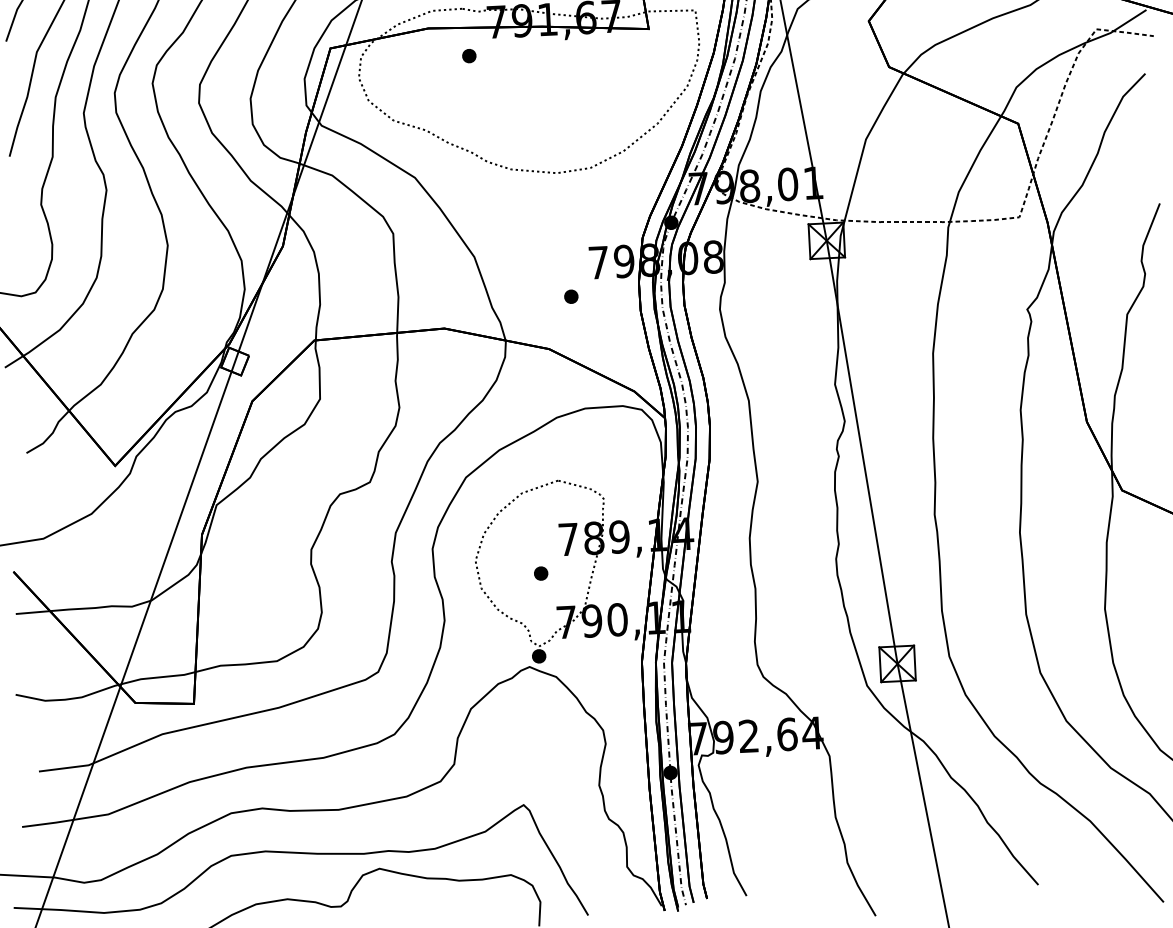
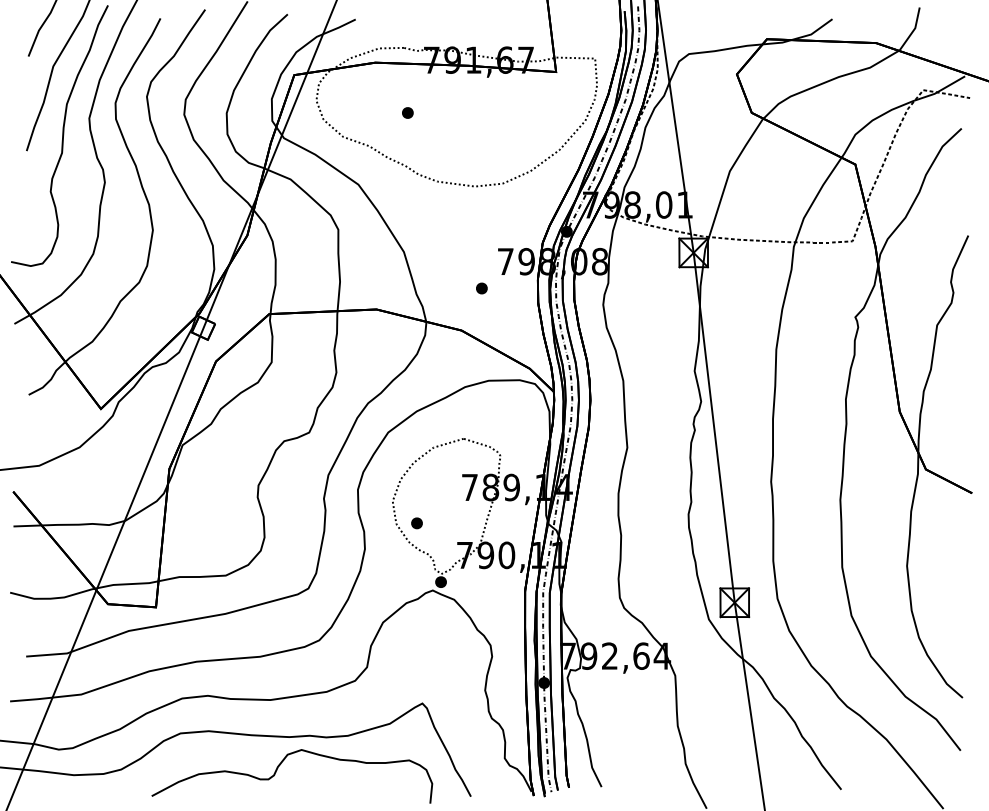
part: (468, 55) -> (407, 112), moved
part: (540, 573) -> (416, 523), moved

